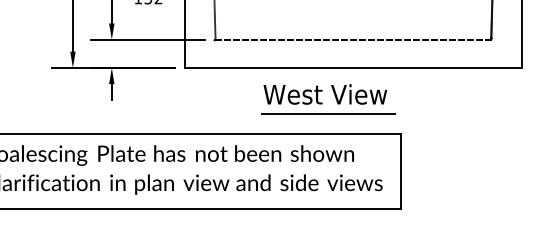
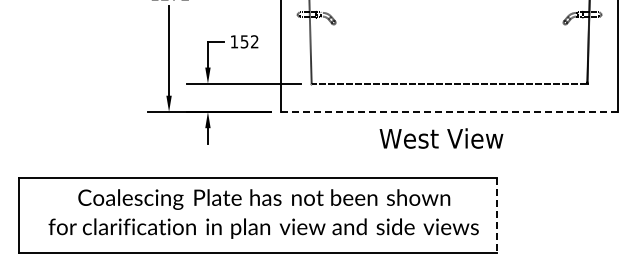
line: (353, 67) -> (449, 111), solid -> dashed
text: (325, 94) -> (441, 138), moved
line: (328, 114) -> (424, 158), removed
line: (401, 172) -> (497, 216), solid -> dashed

